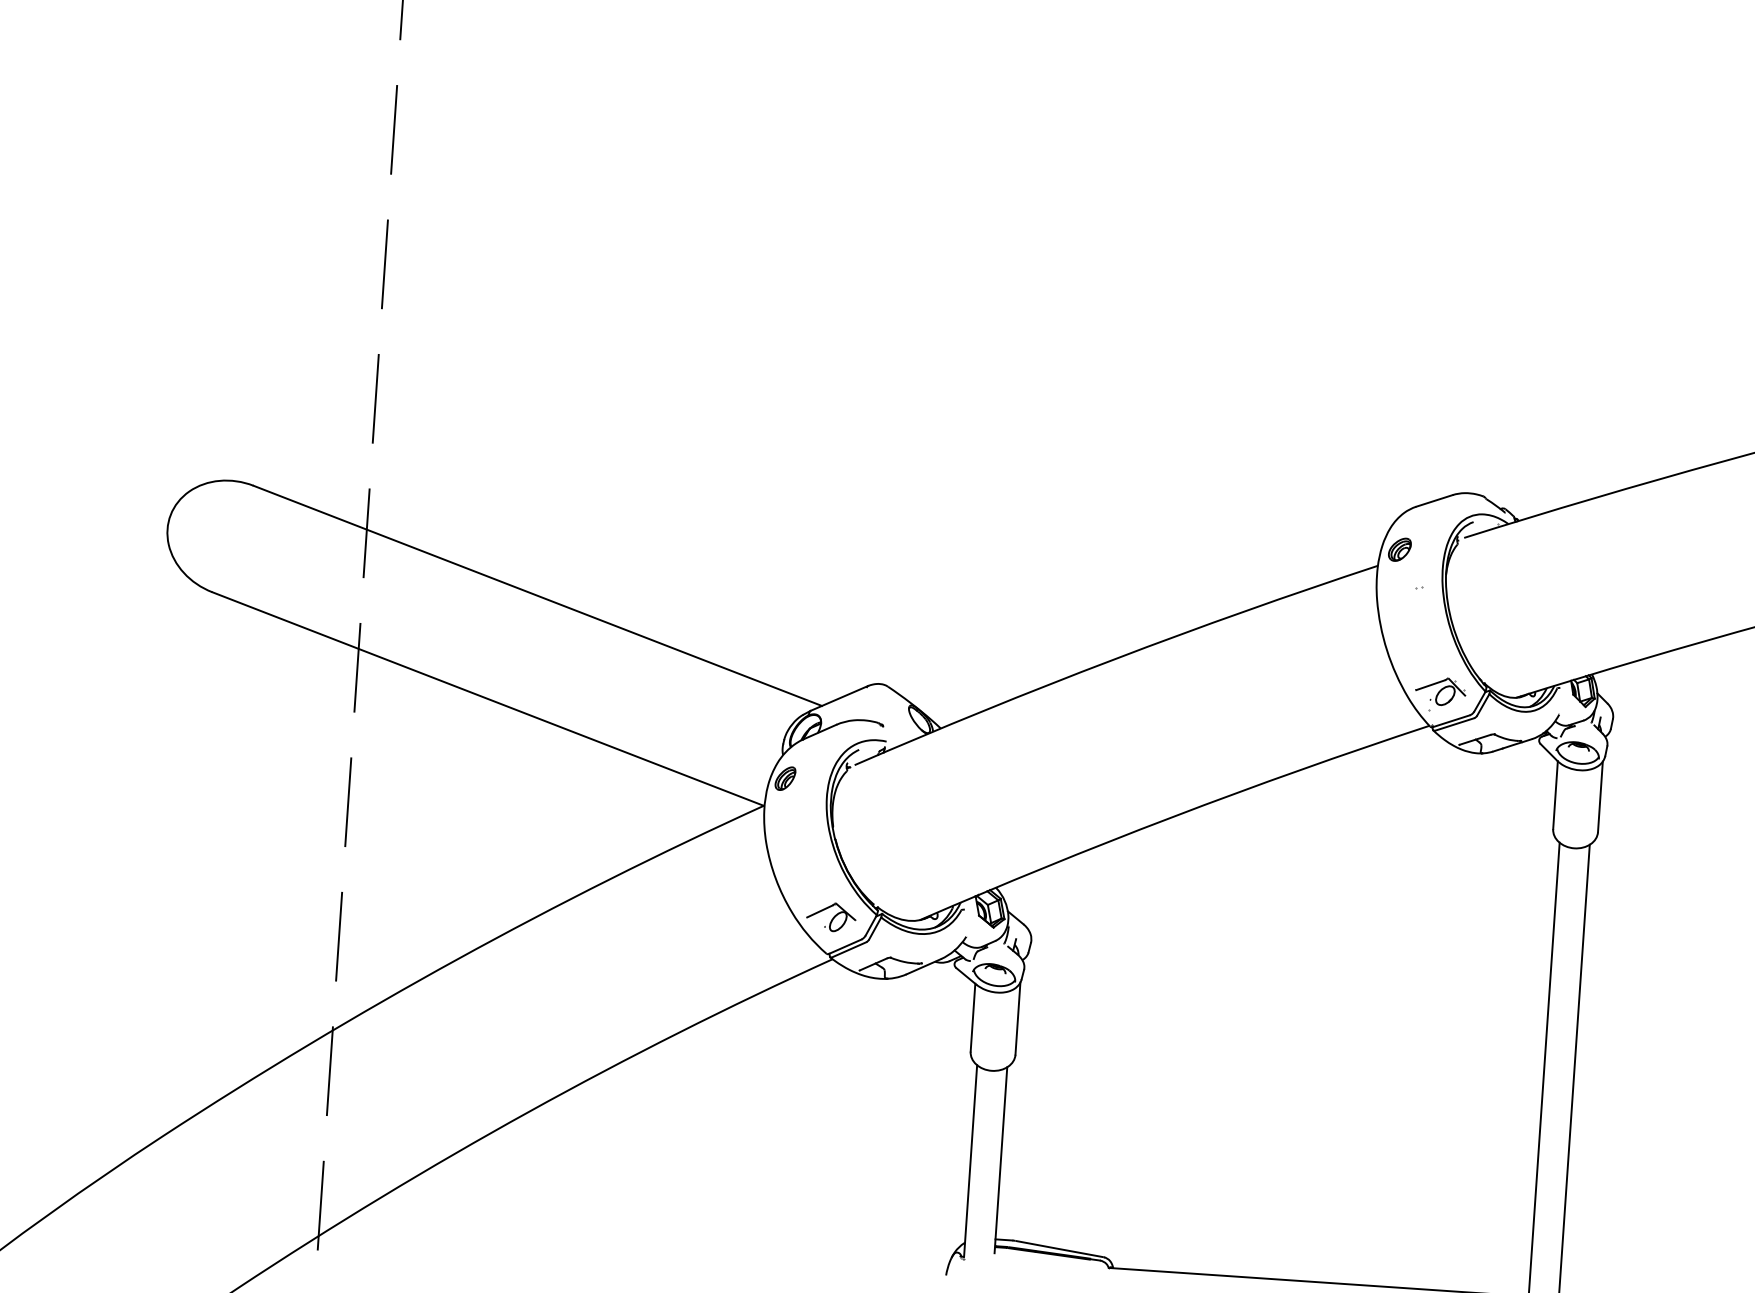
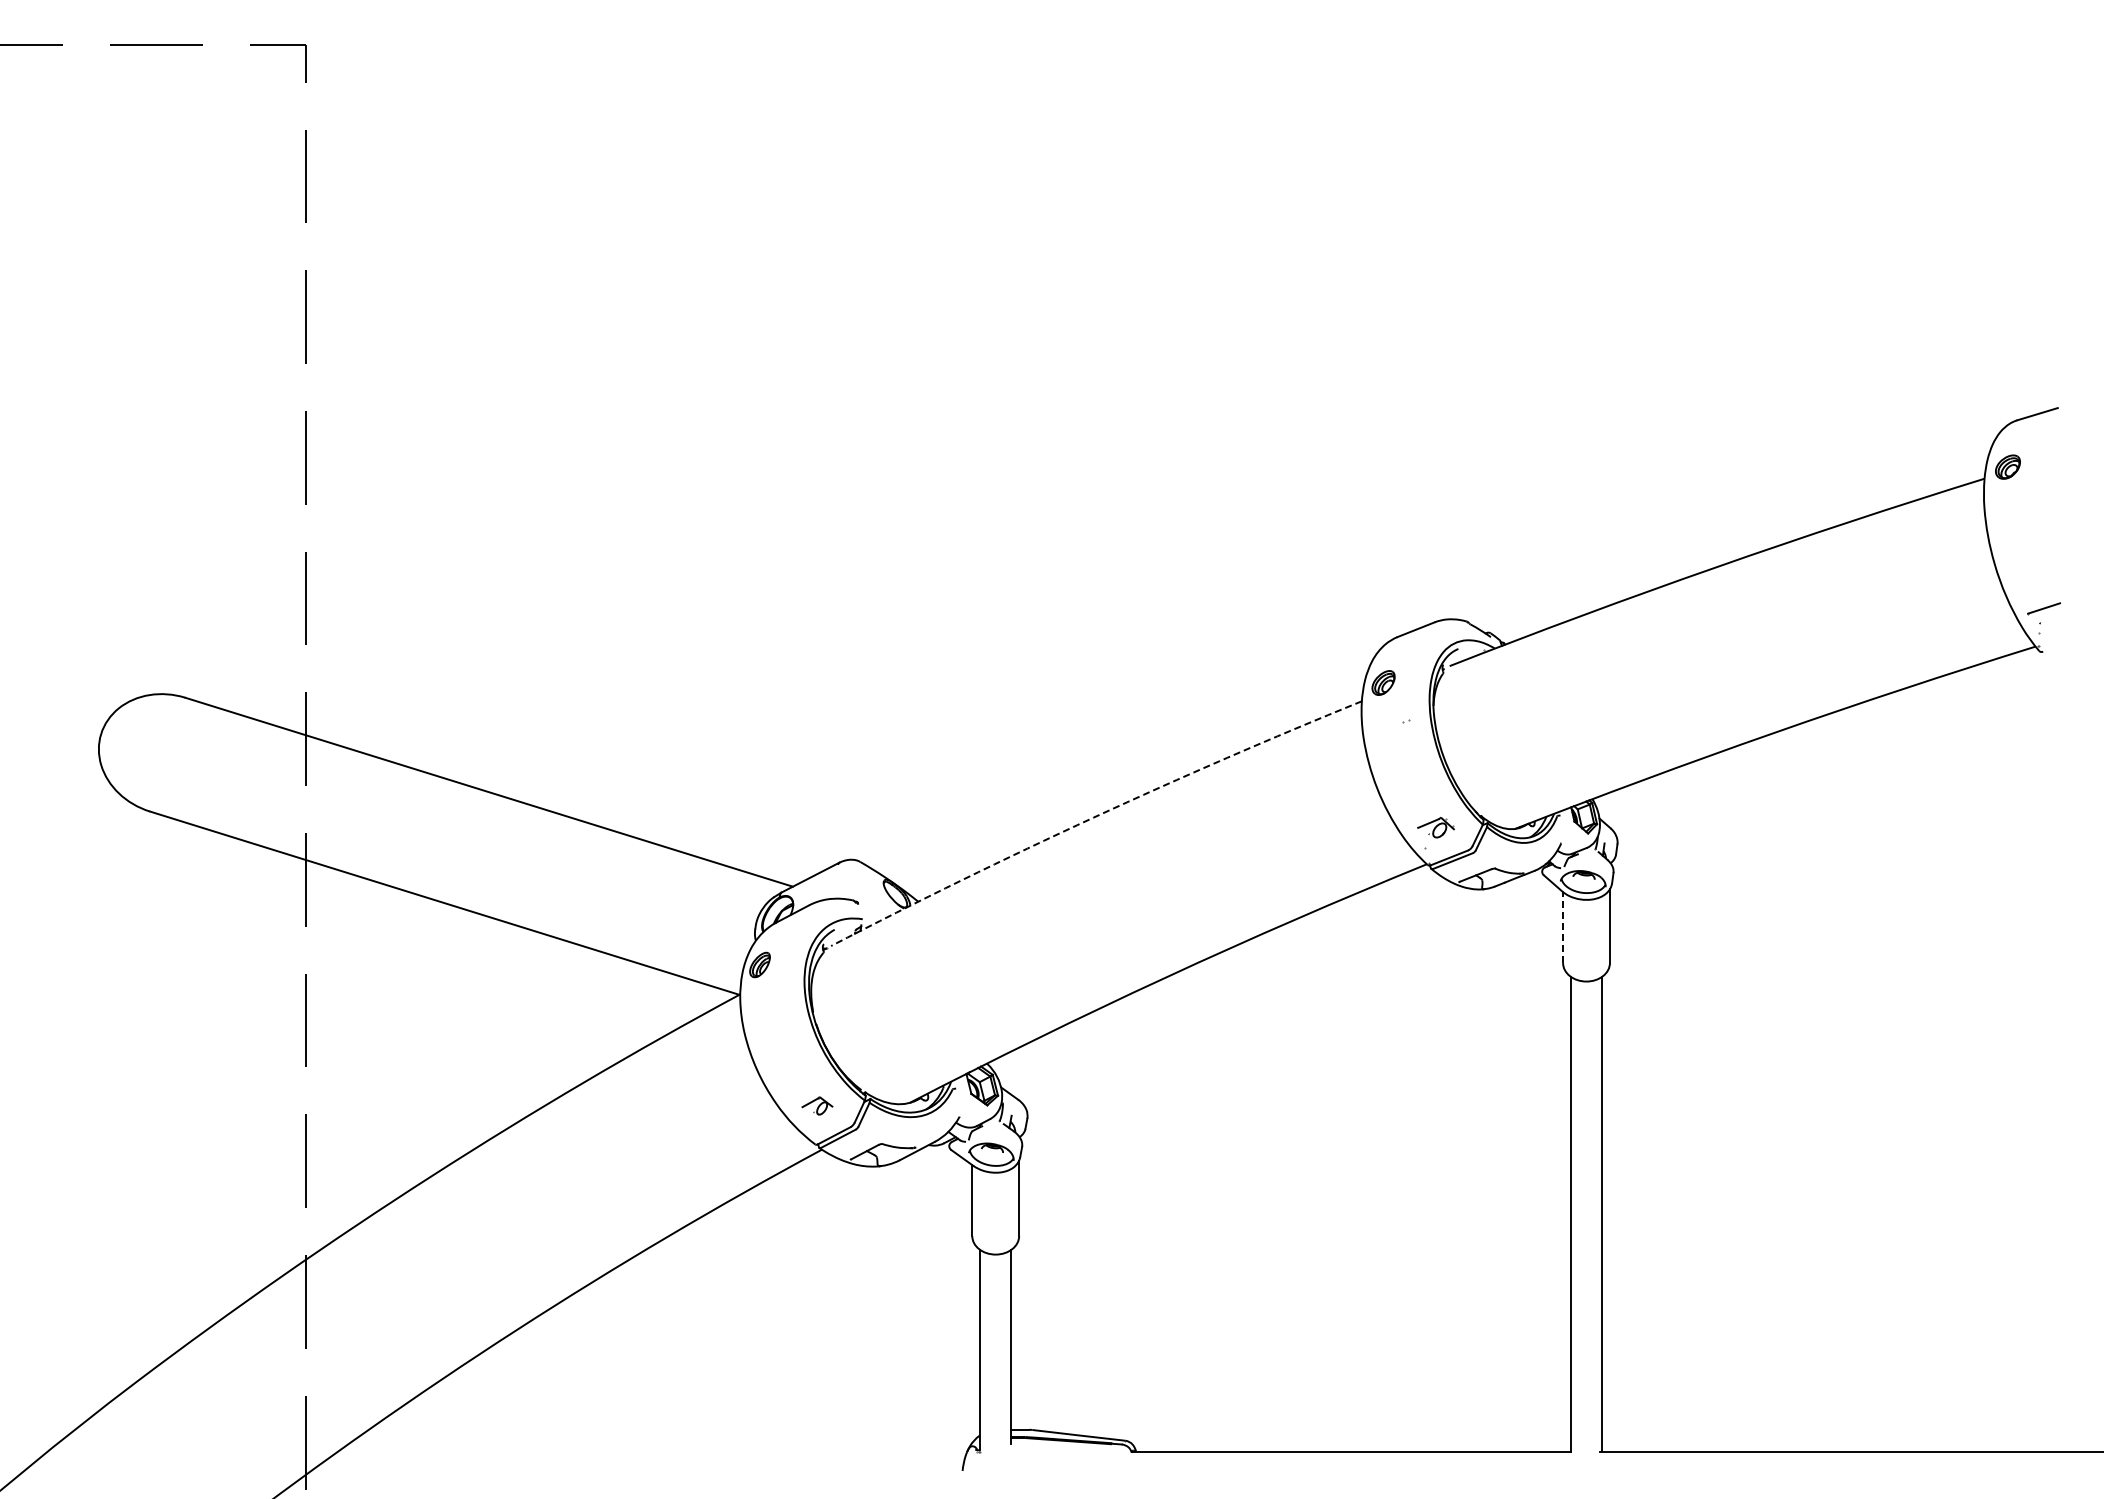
line: (1113, 659) -> (1093, 817), solid -> dashed
part: (1440, 691) -> (1435, 827), size x0.7
line: (1555, 795) -> (1563, 927), solid -> dashed
part: (831, 916) -> (817, 1105), size x0.6

